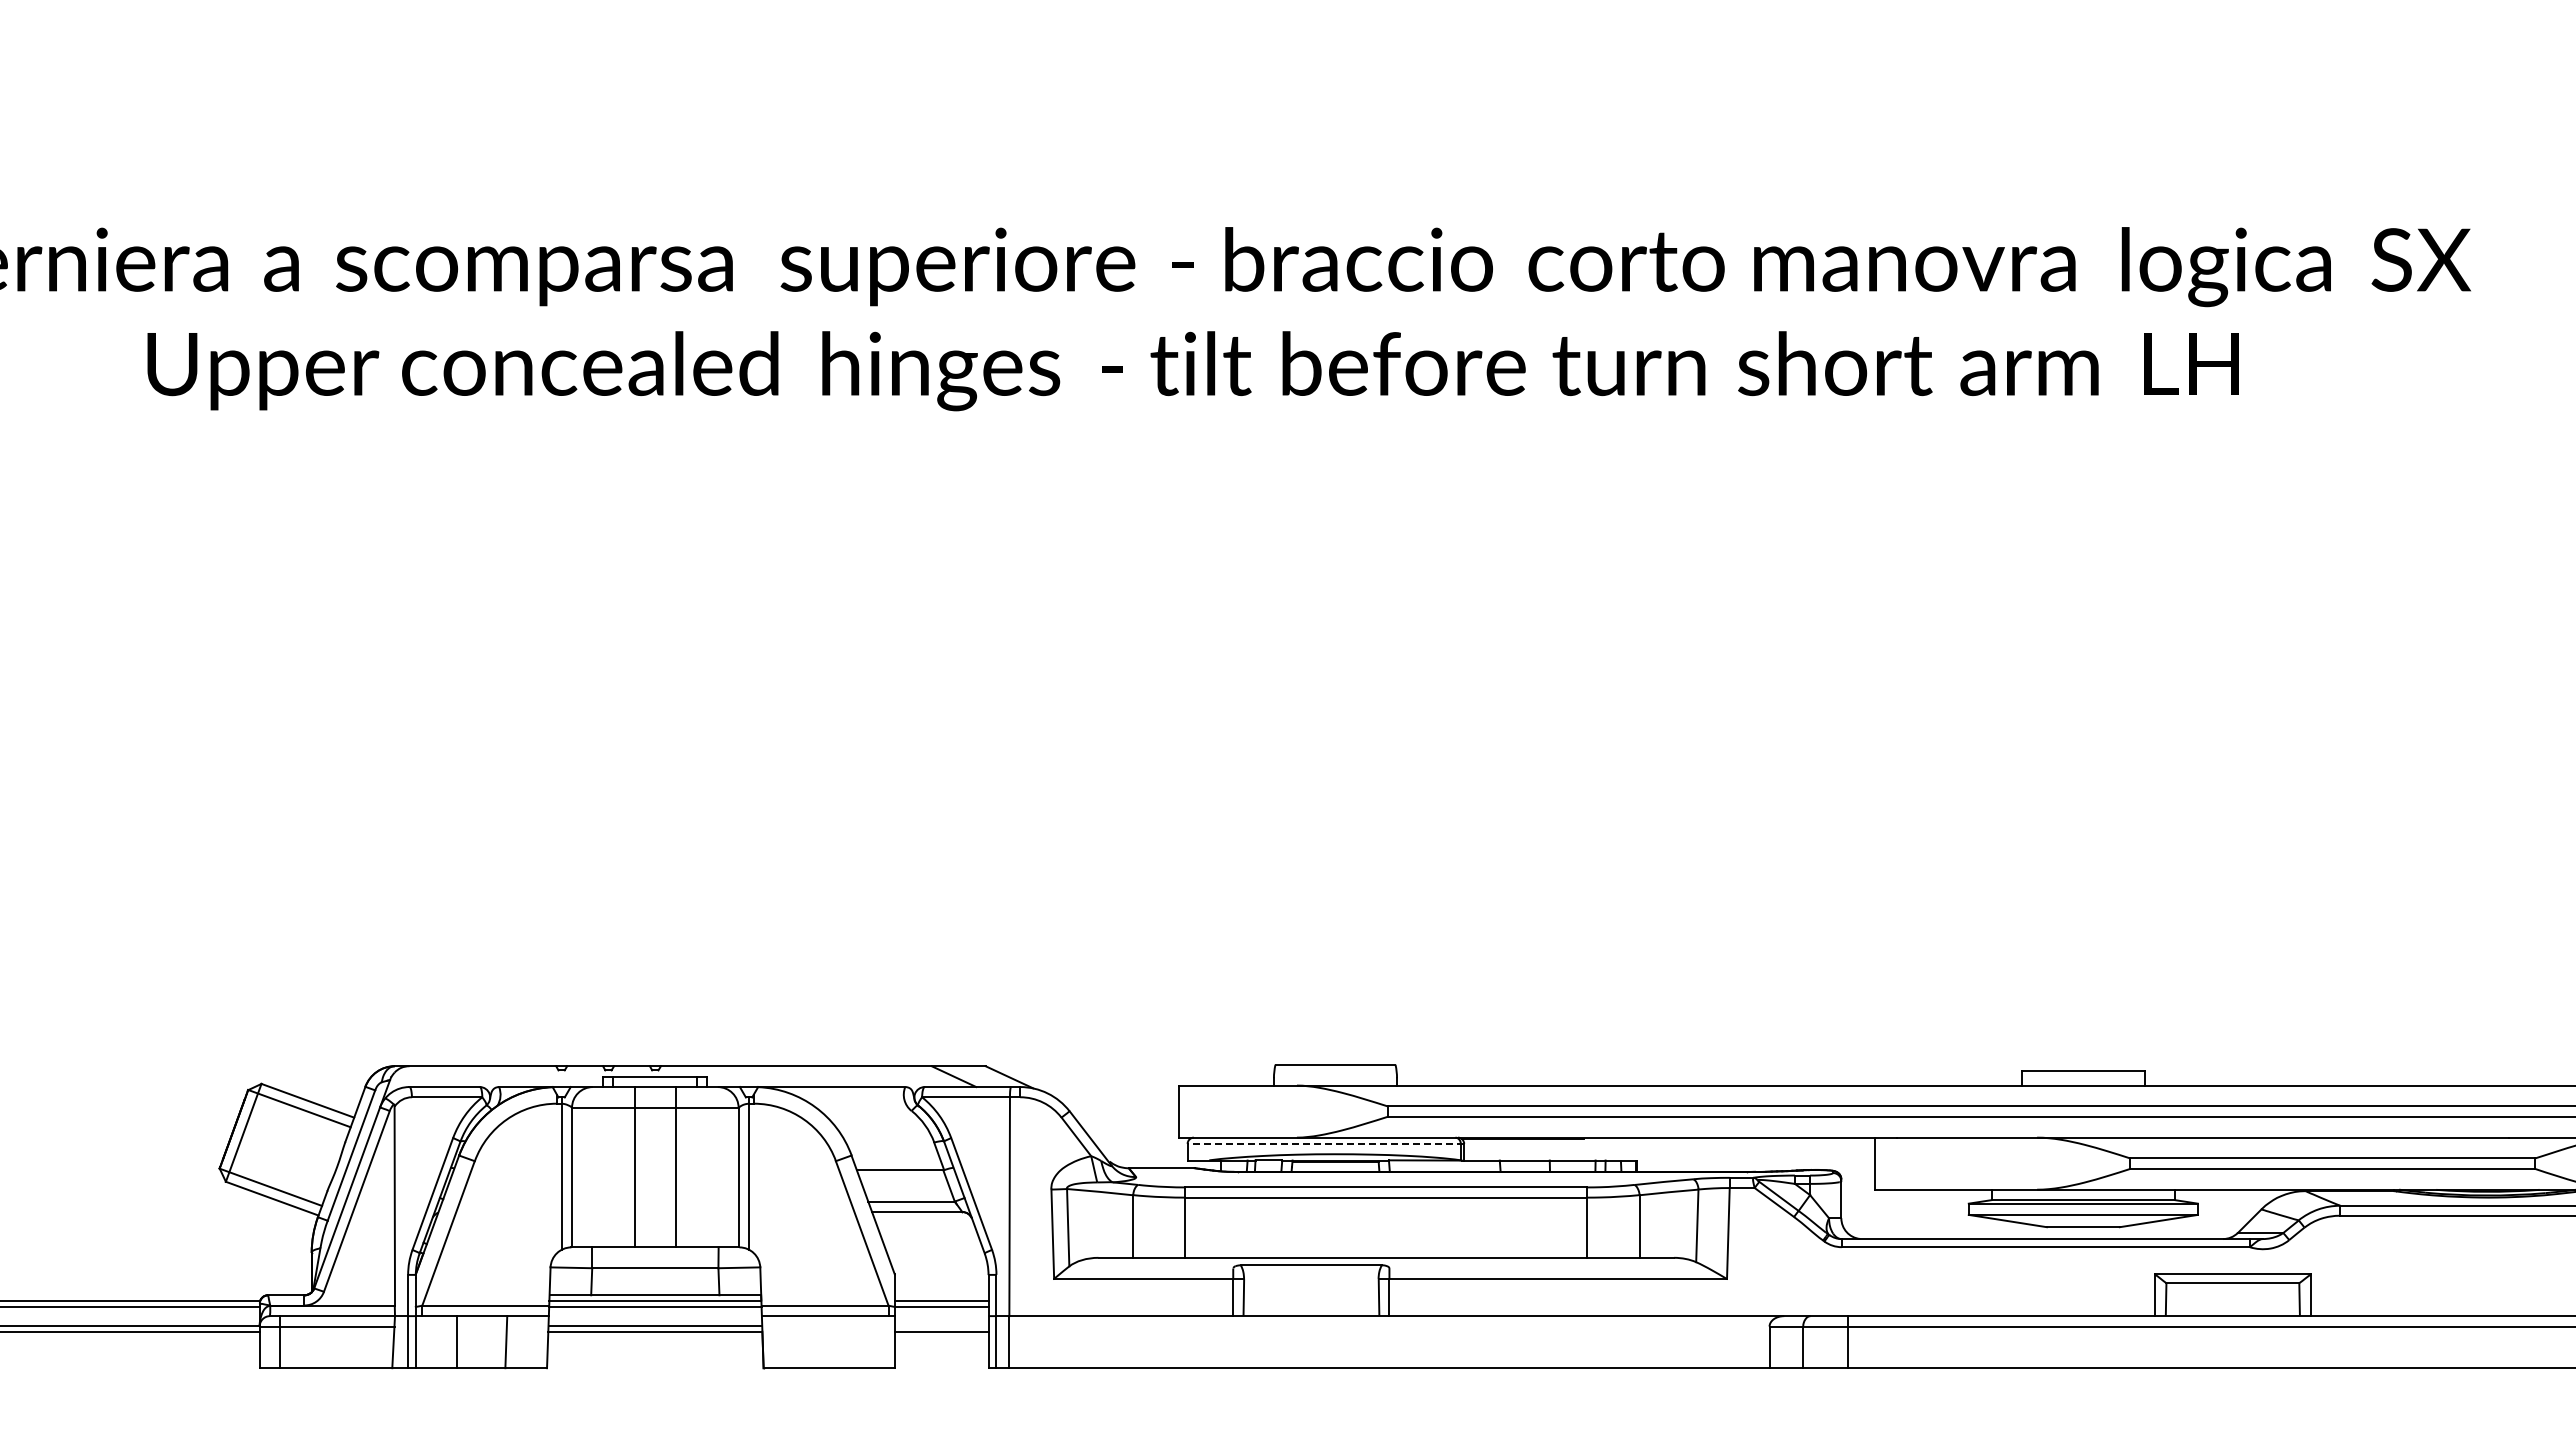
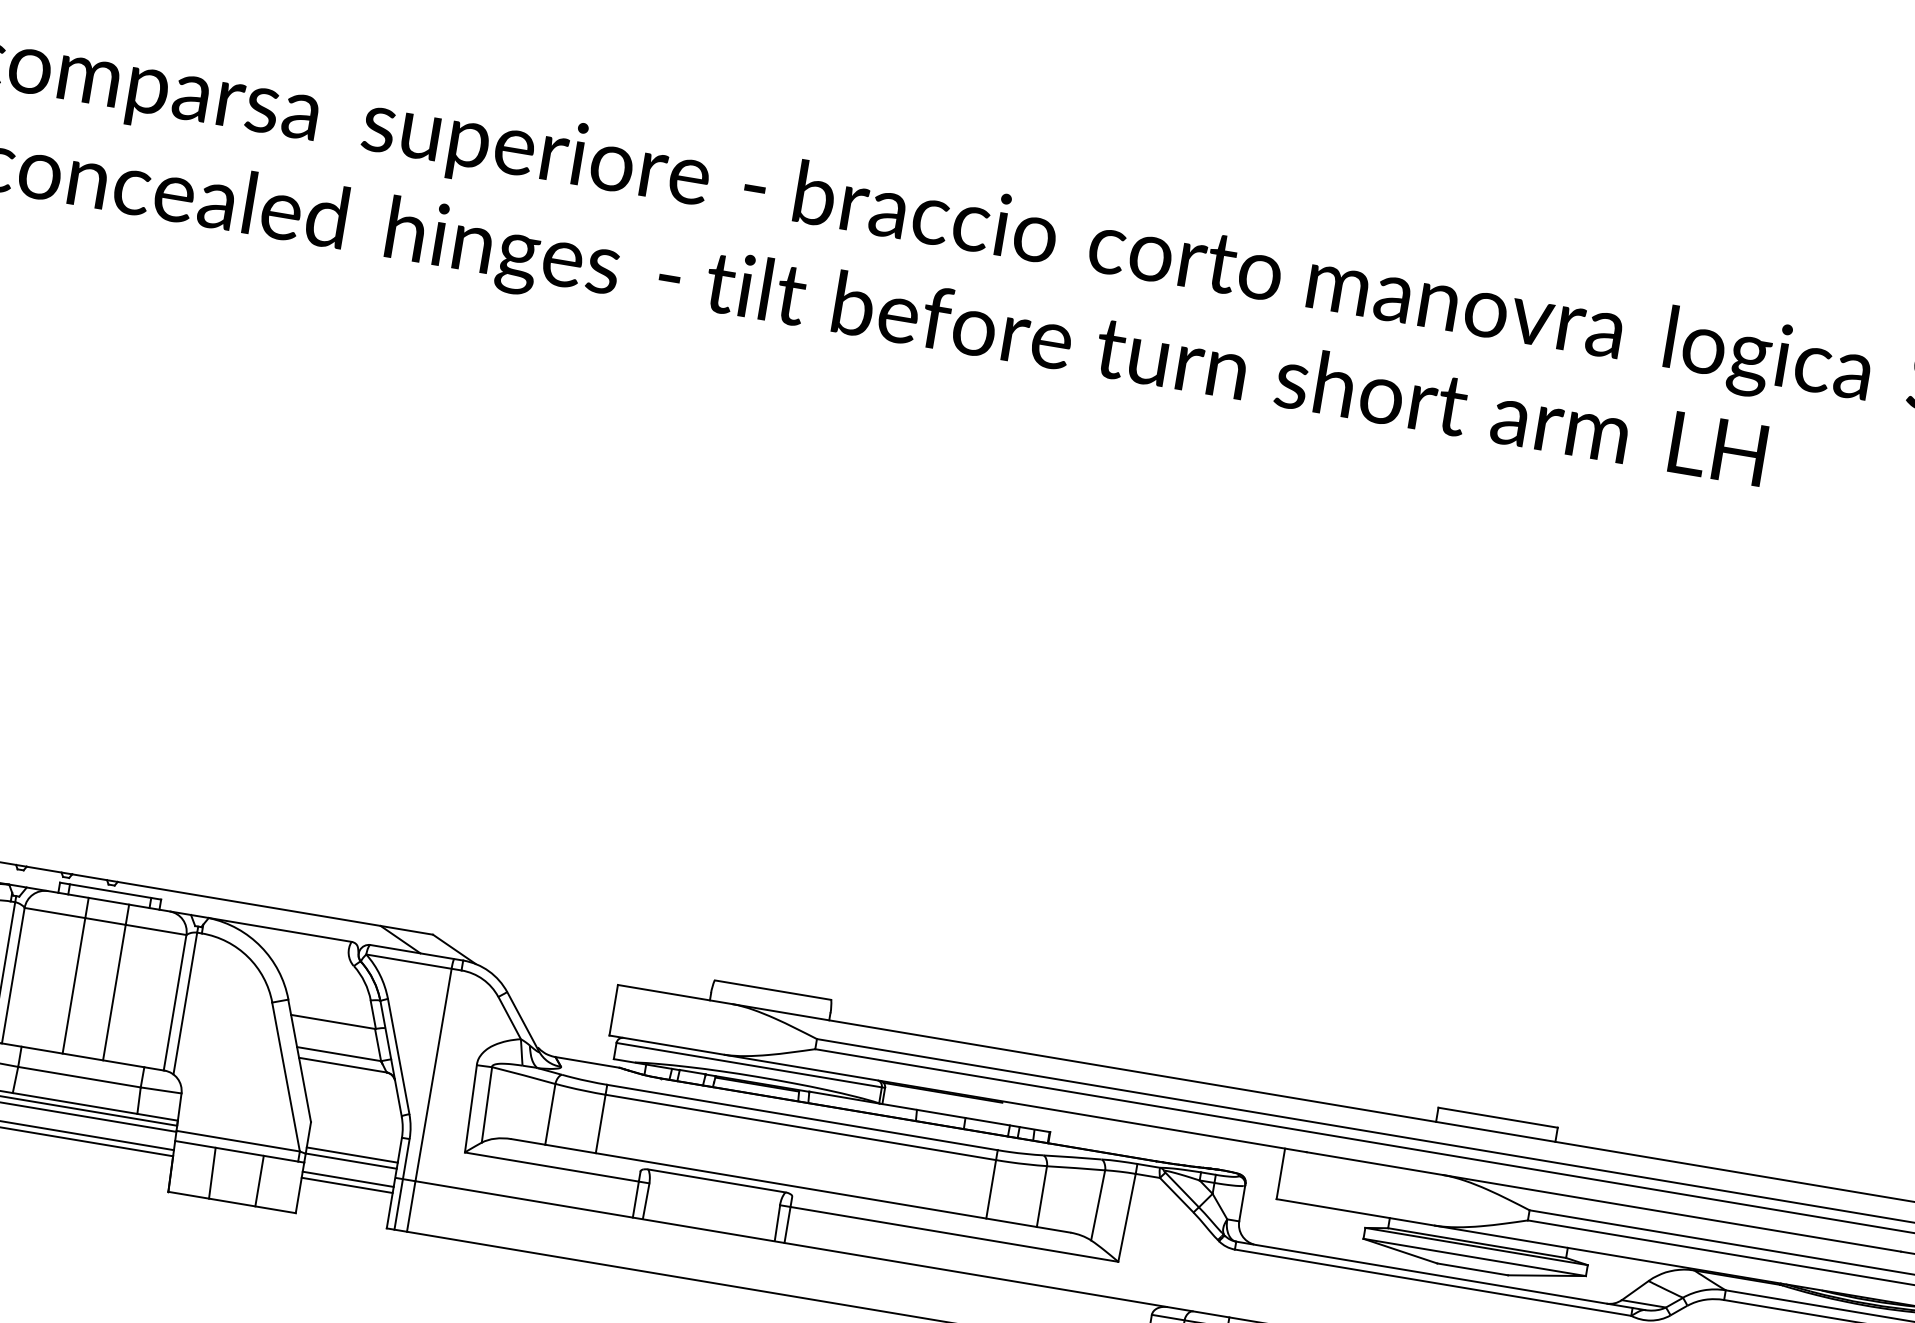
line: (1325, 1143) -> (750, 1064), dashed -> solid
line: (941, 1325) -> (348, 1179), added
line: (804, 1342) -> (212, 1173), added
line: (853, 1342) -> (259, 1181), added

